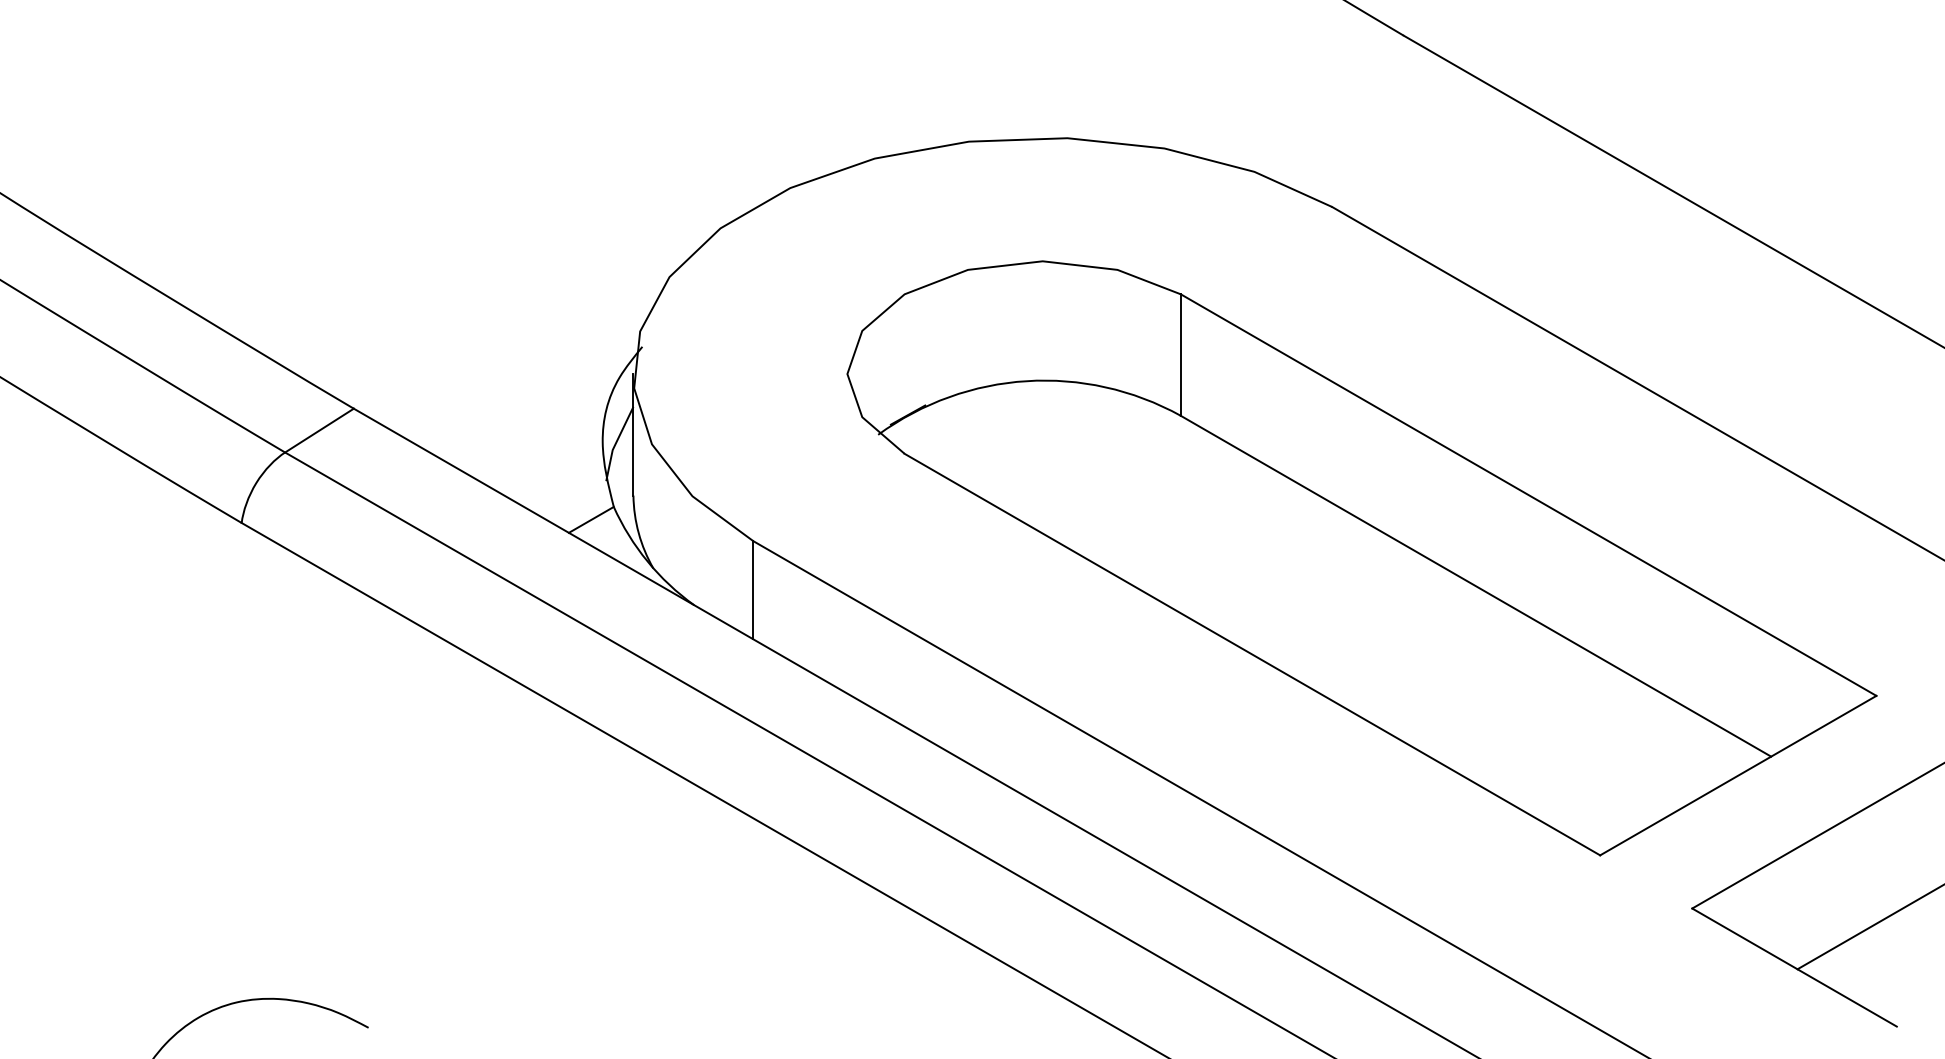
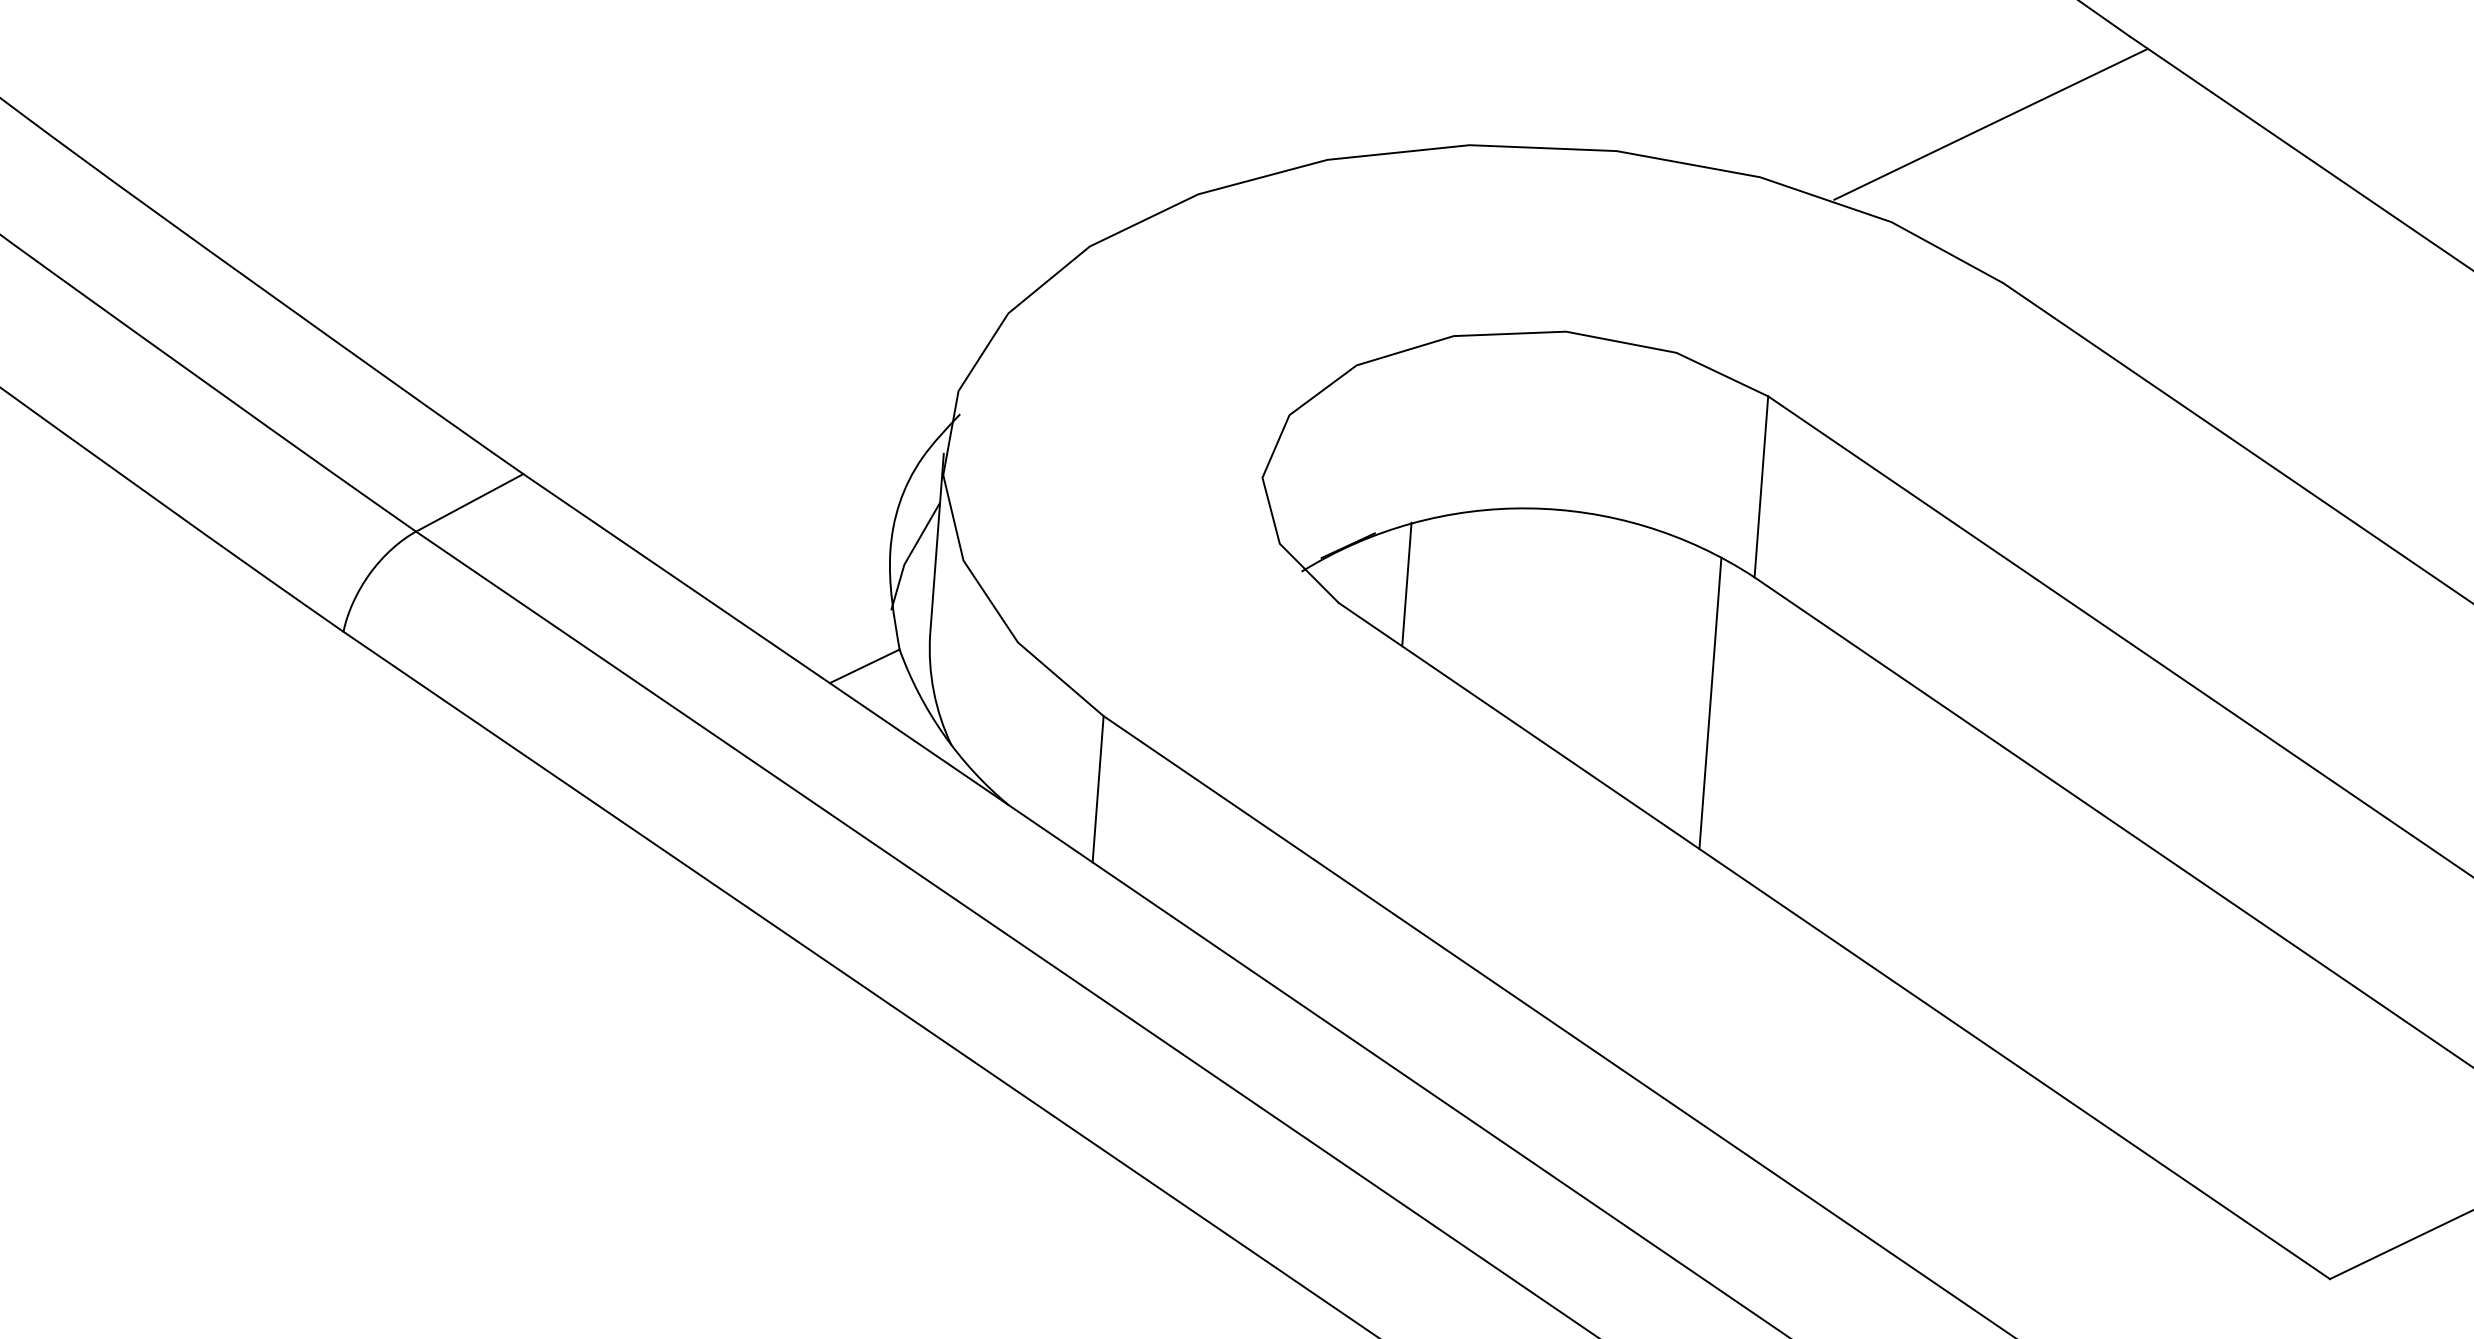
line: (1315, 101) -> (1990, 124), added
line: (949, 437) -> (1407, 583), added
line: (1157, 501) -> (1710, 702), added

